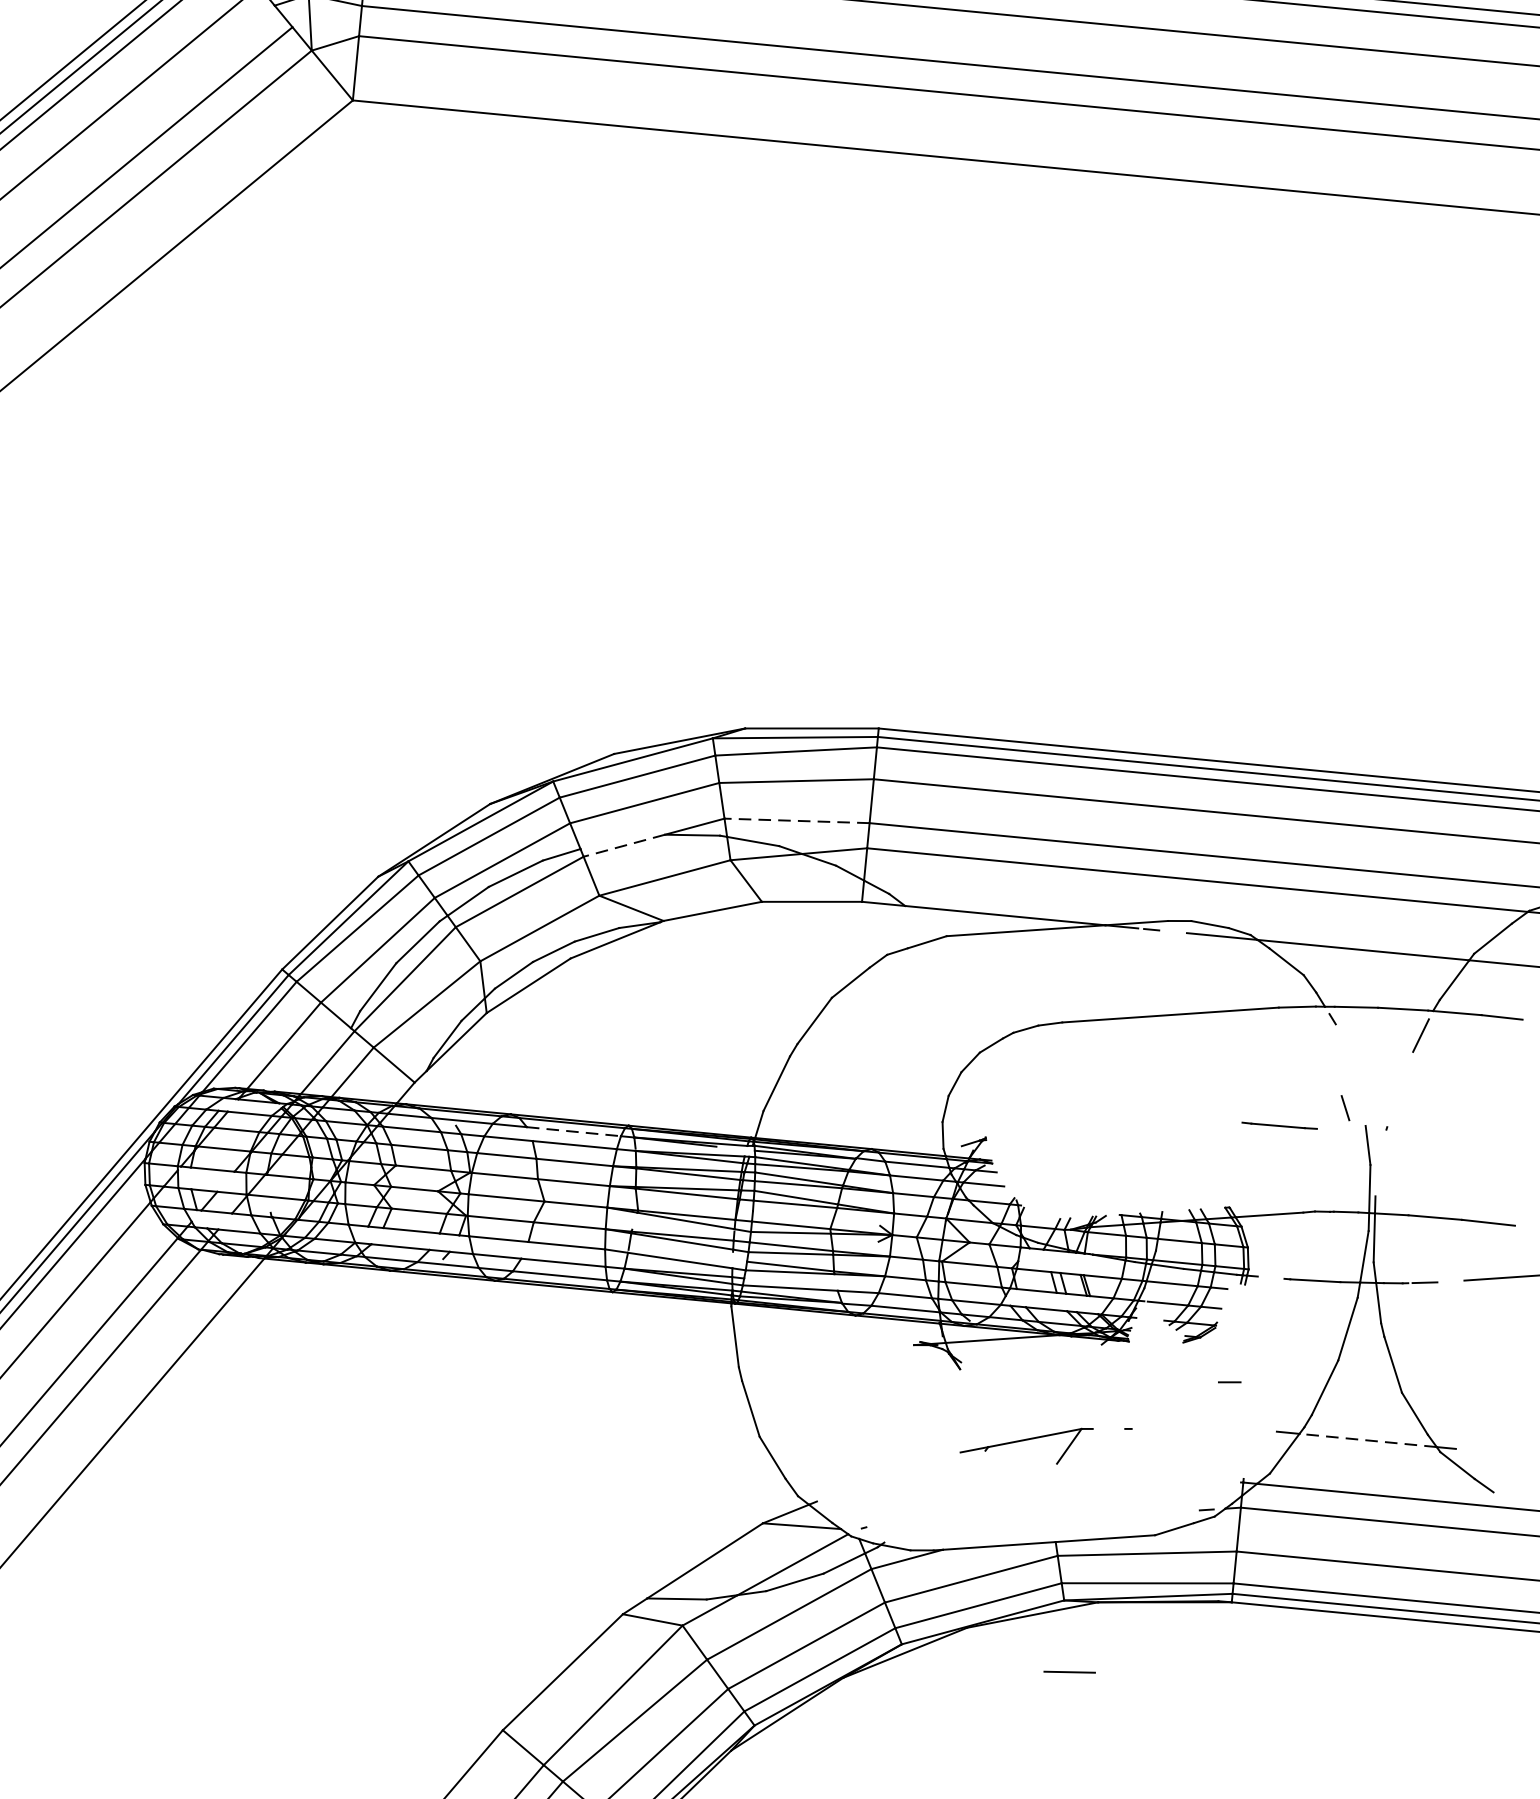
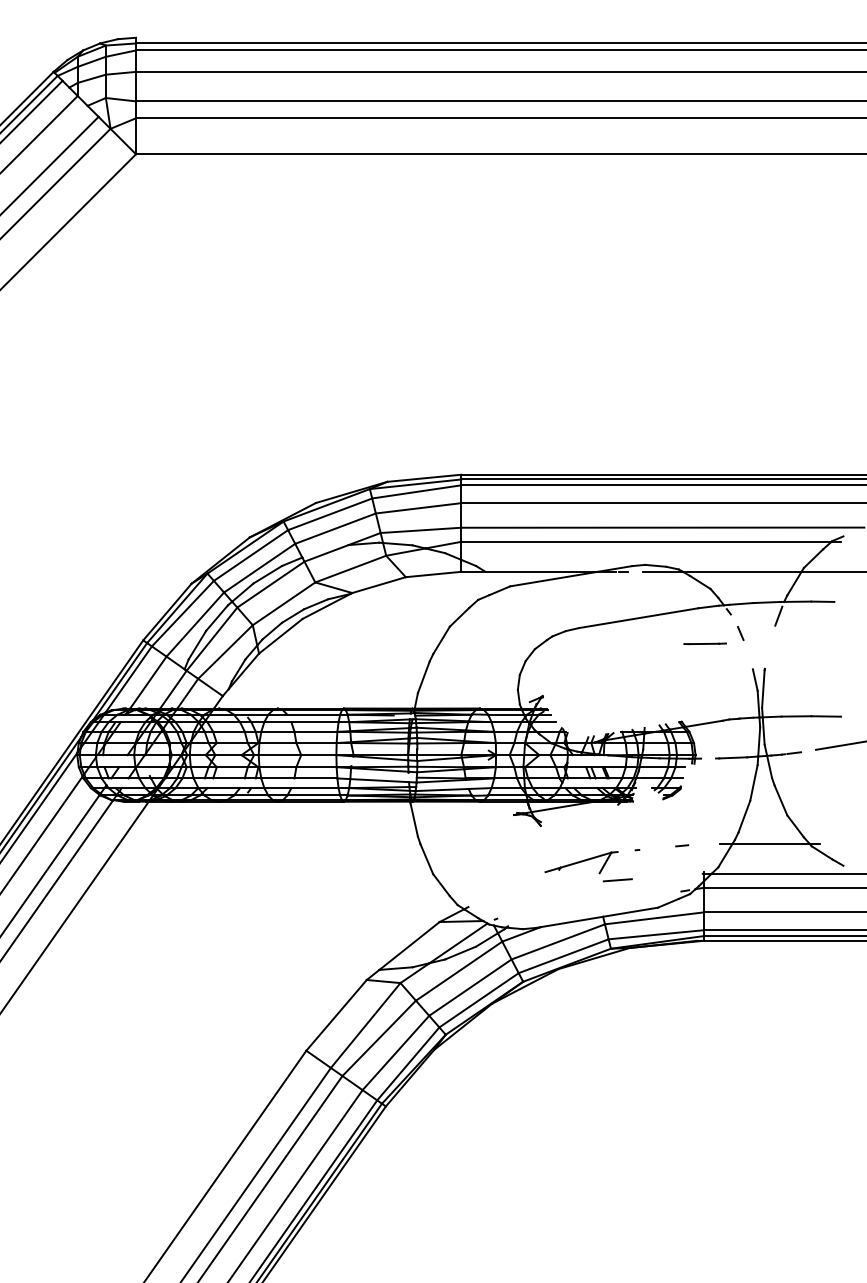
line: (796, 821) -> (420, 530), dashed -> solid
line: (624, 845) -> (326, 553), dashed -> solid
line: (1345, 1108) -> (740, 633), moved
line: (1278, 1125) -> (704, 643), moved
line: (575, 1131) -> (314, 714), dashed -> solid
line: (1381, 1162) -> (763, 688), added
line: (1230, 1381) -> (682, 845), moved
line: (1367, 1439) -> (770, 843), dashed -> solid
line: (1069, 1672) -> (617, 880), moved

